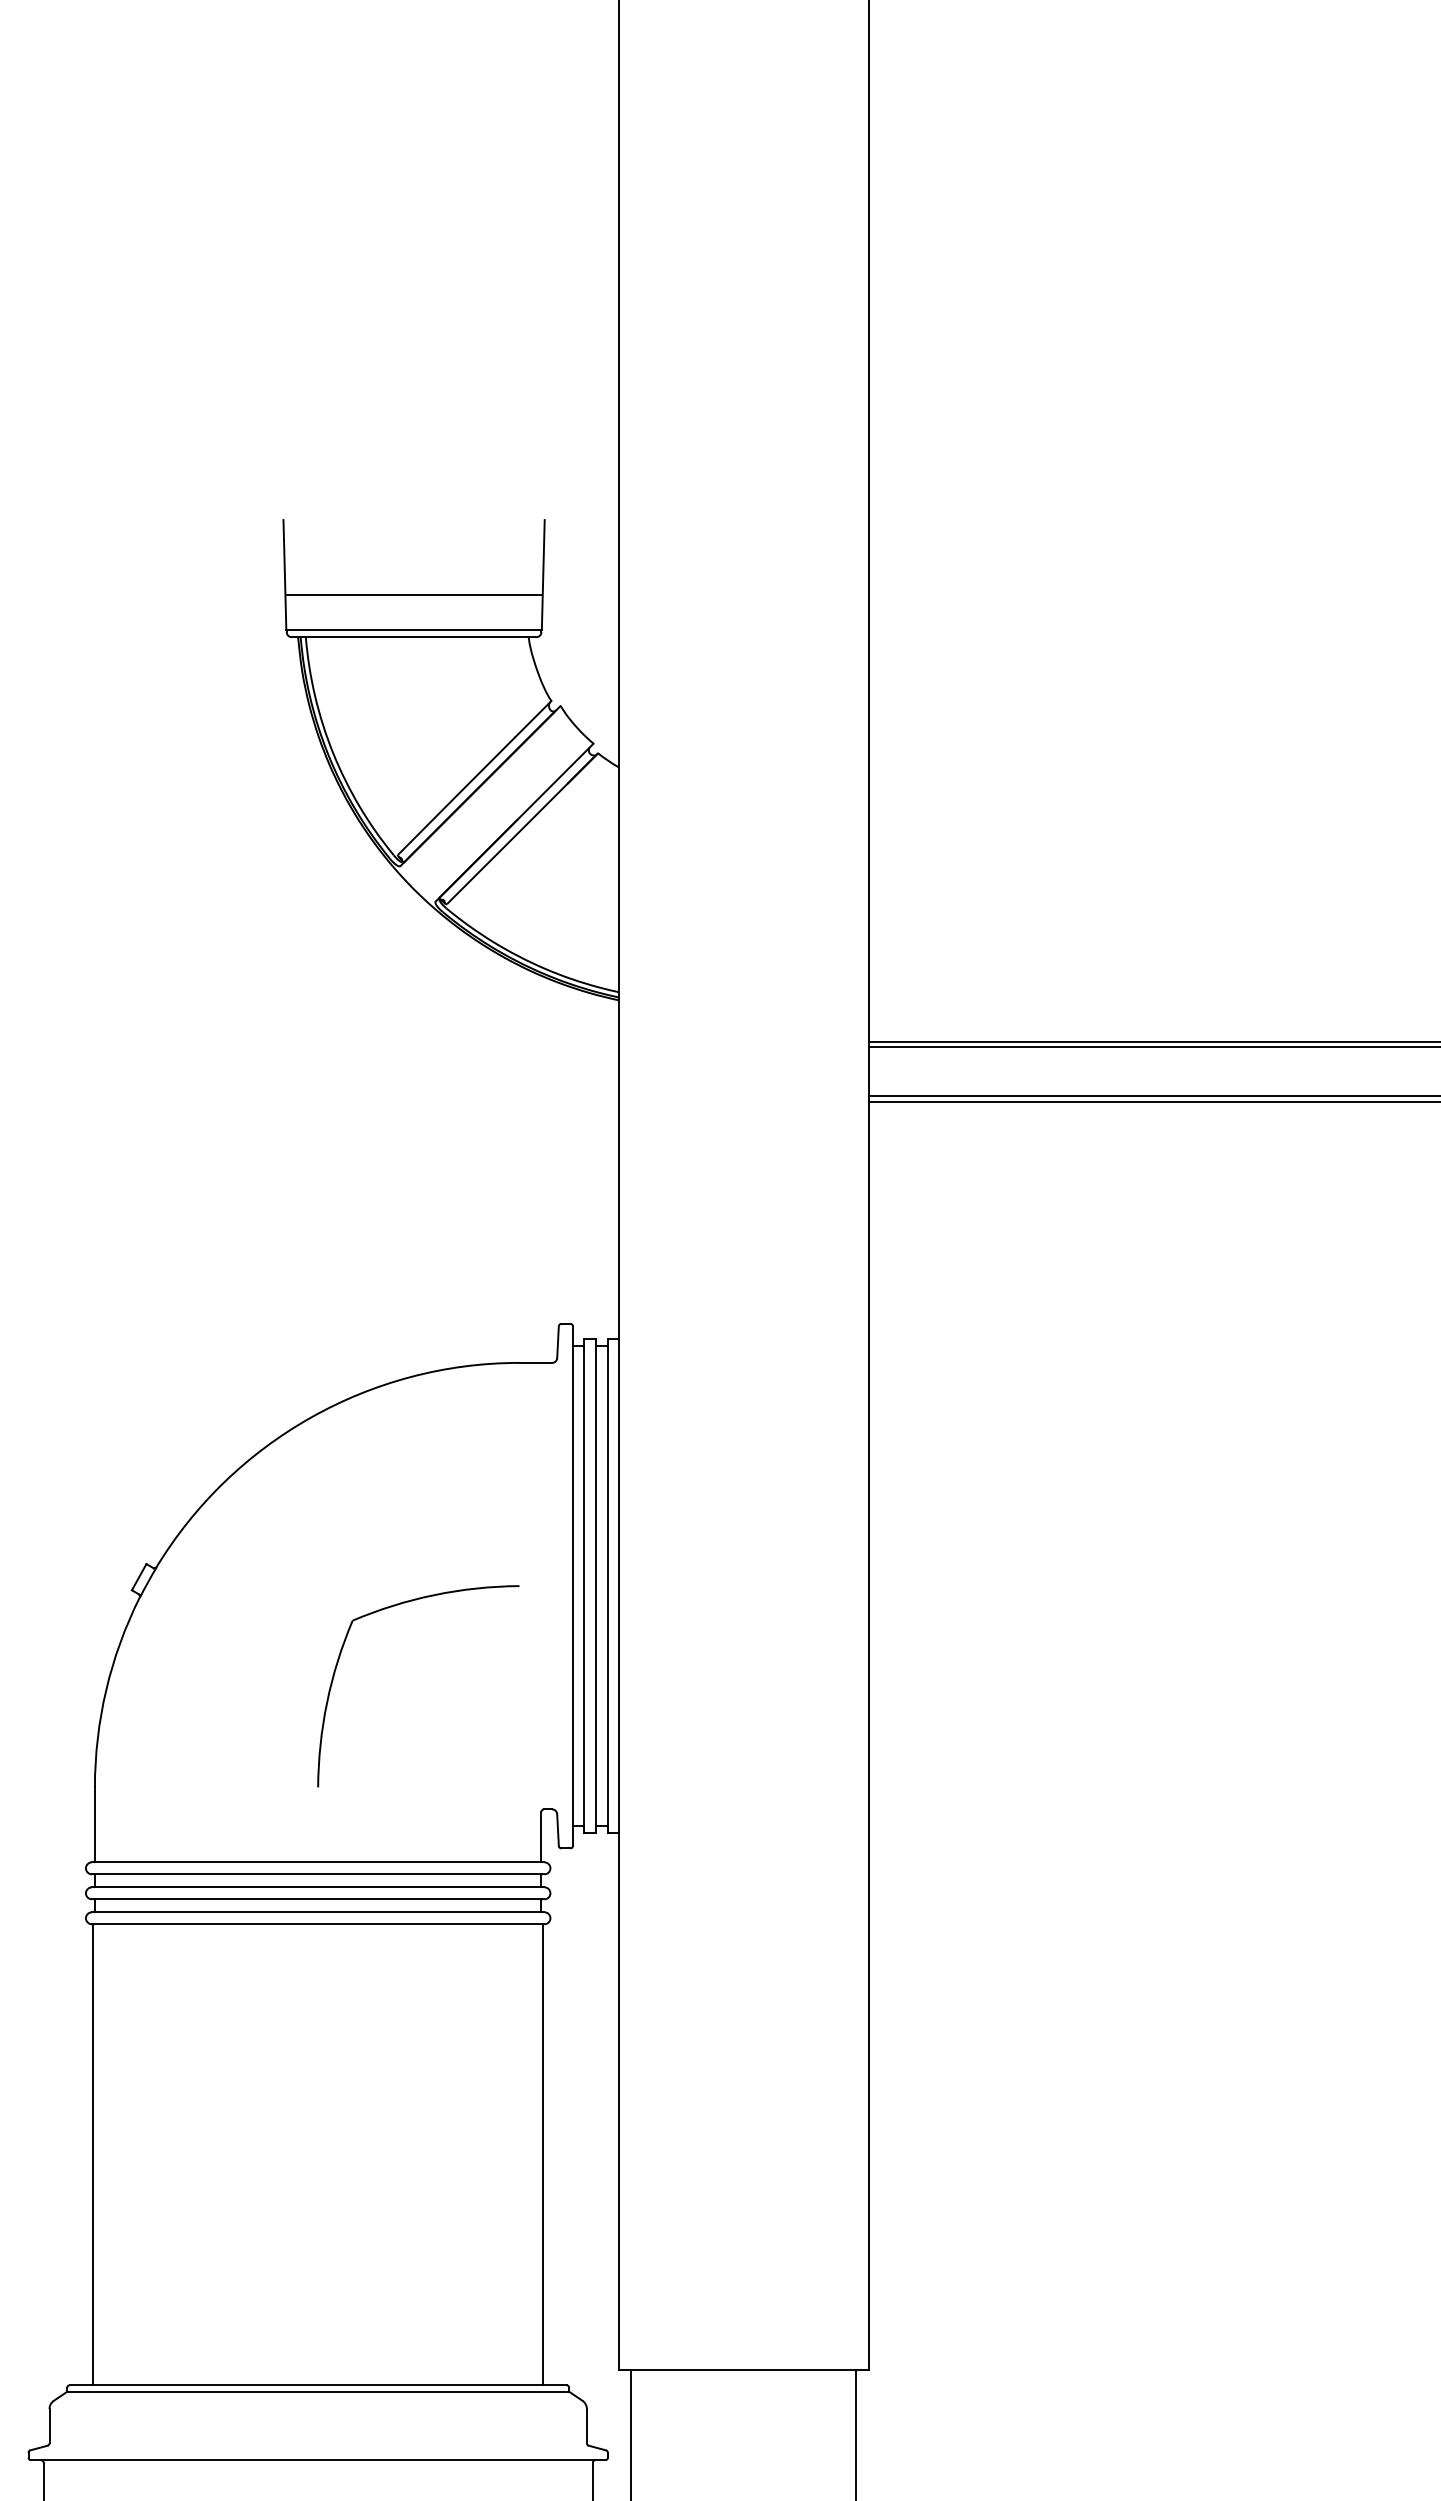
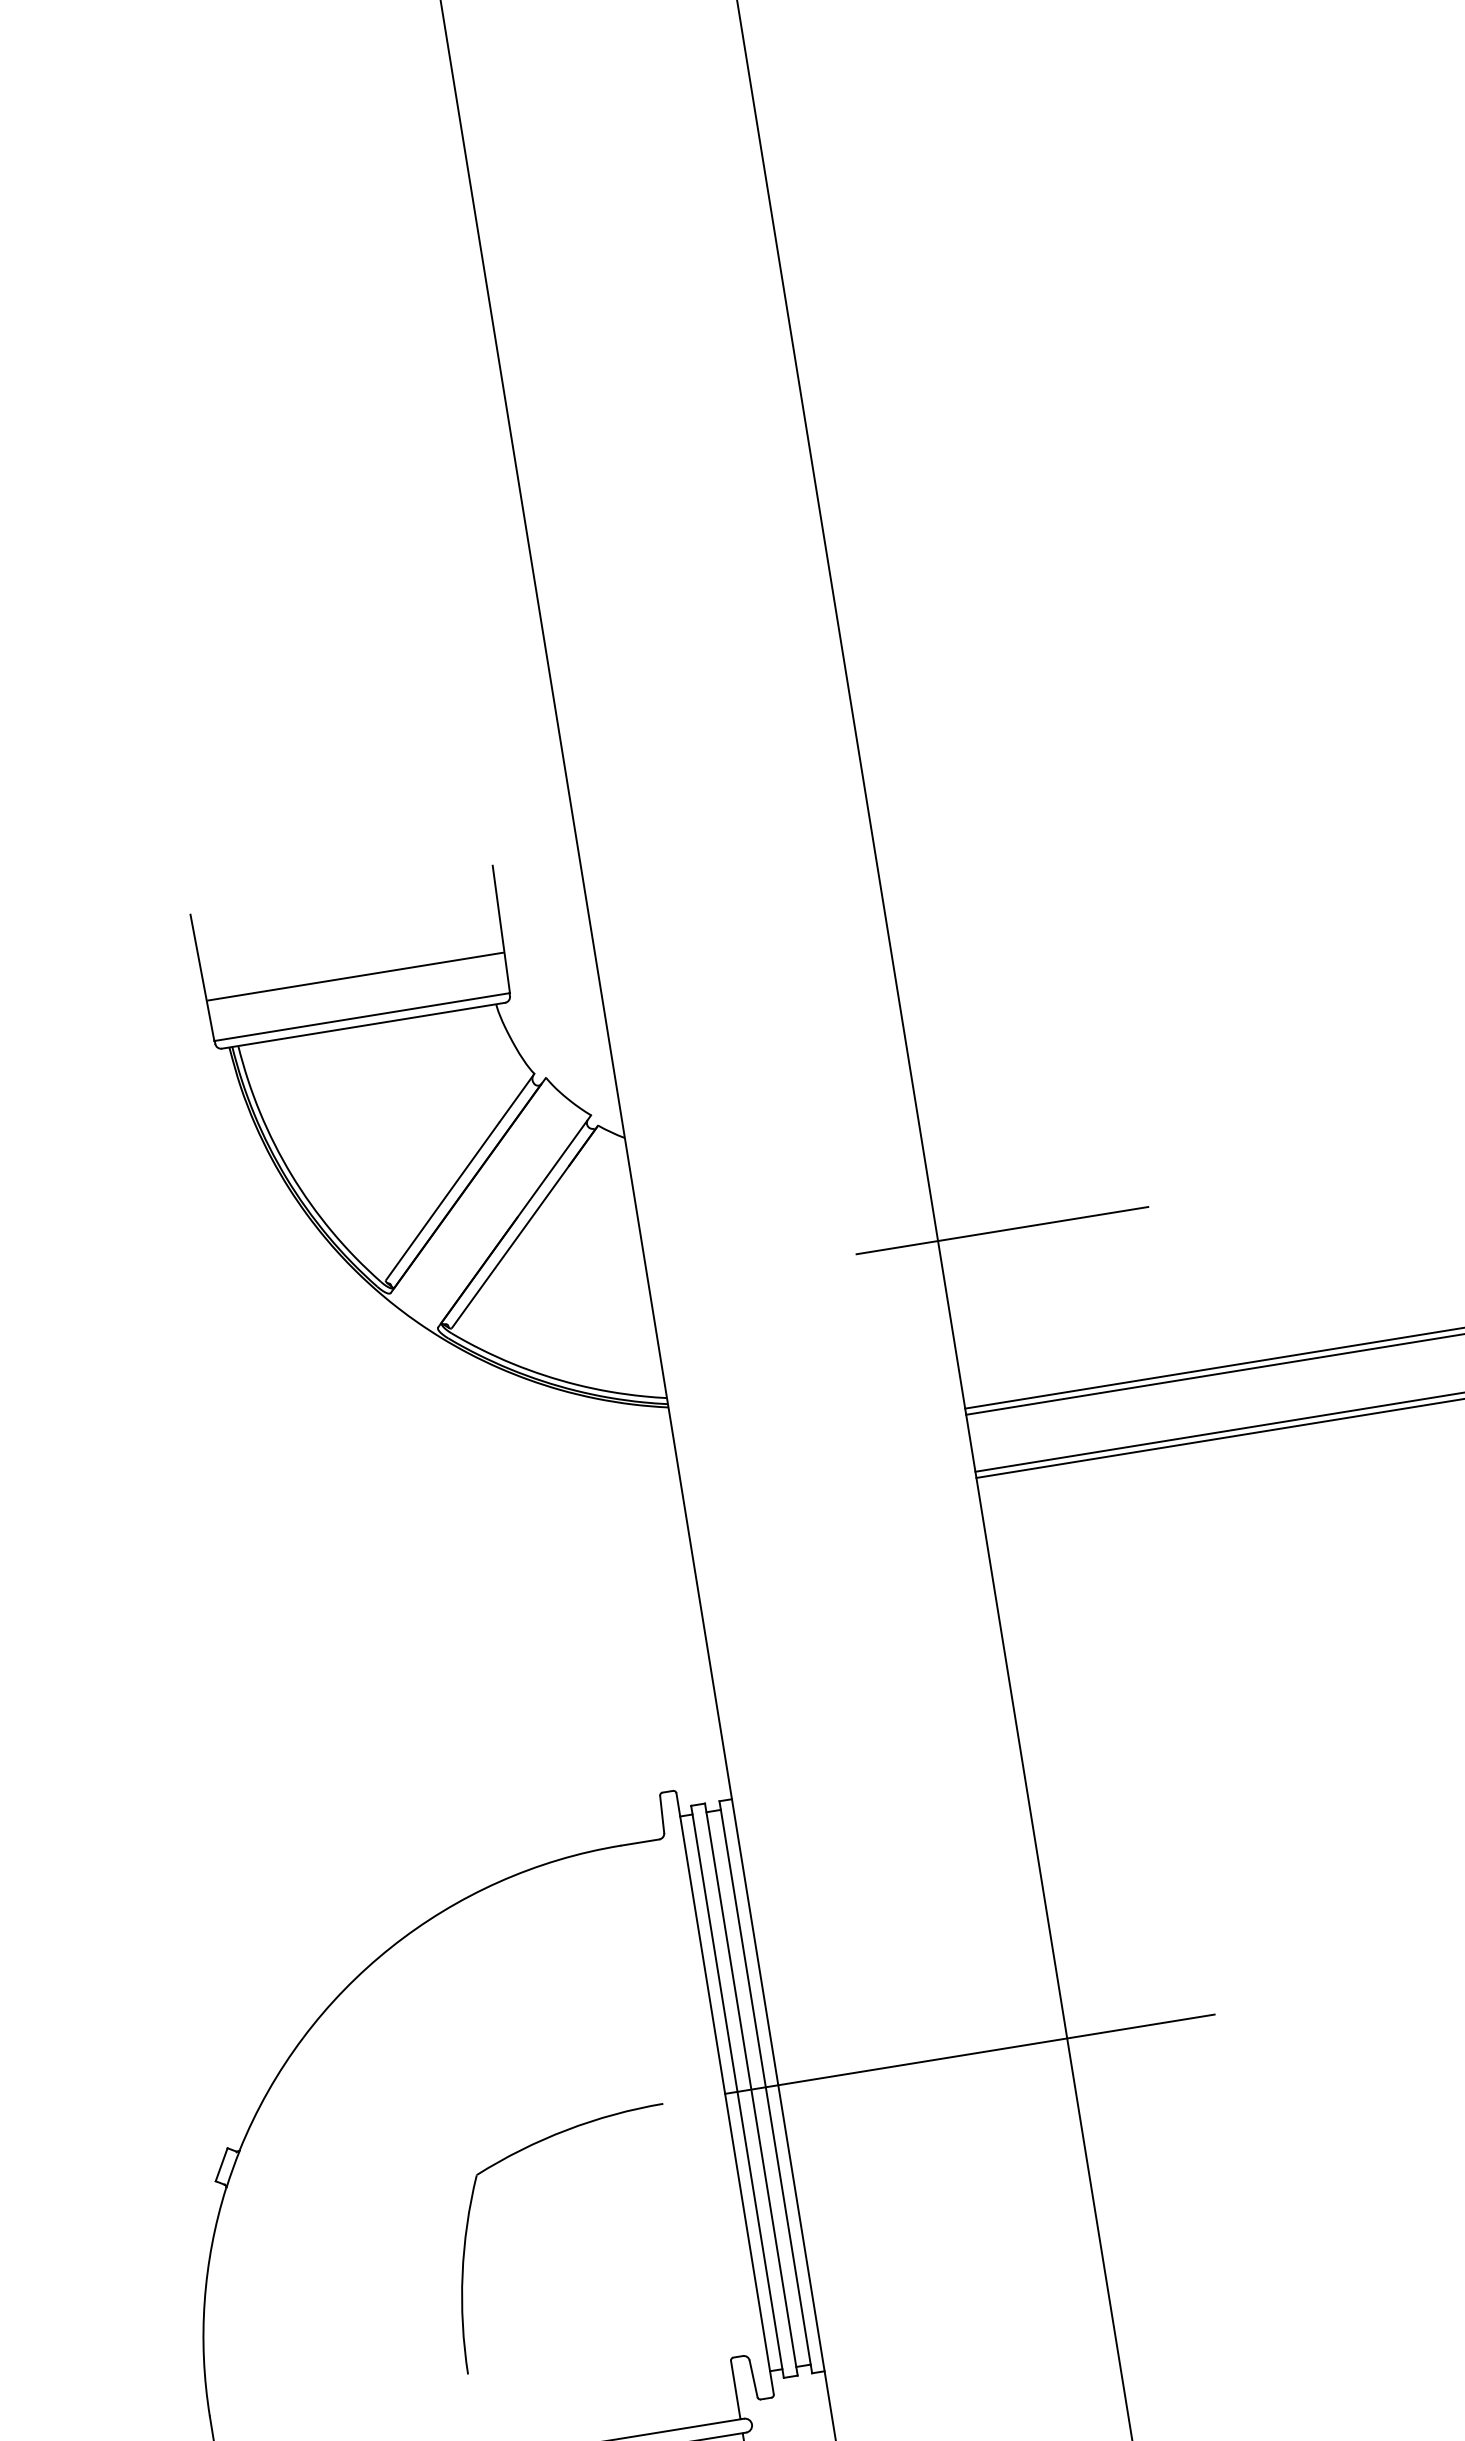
line: (924, 896) -> (1002, 1230), added
line: (784, 1586) -> (969, 2054), added

